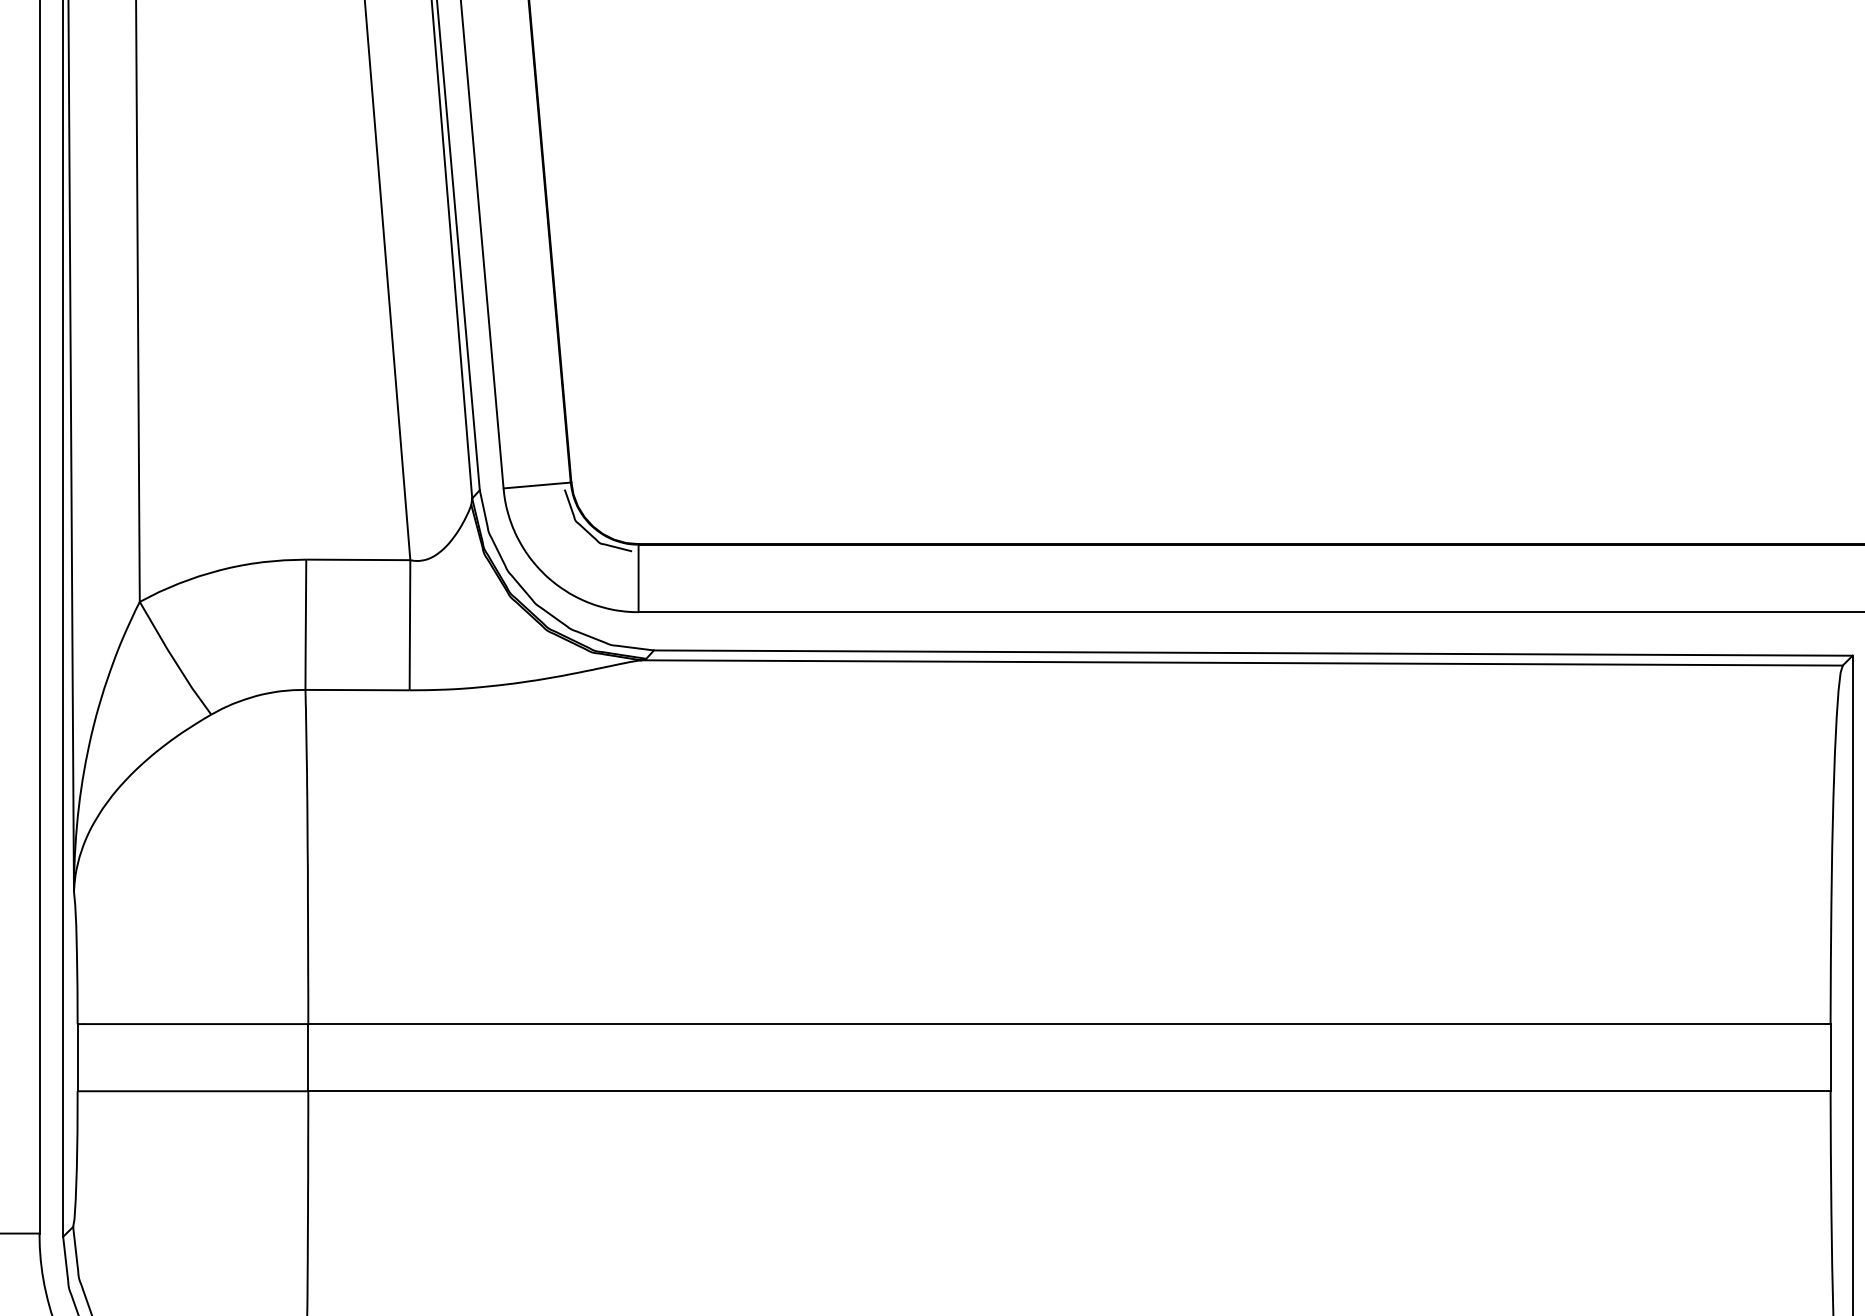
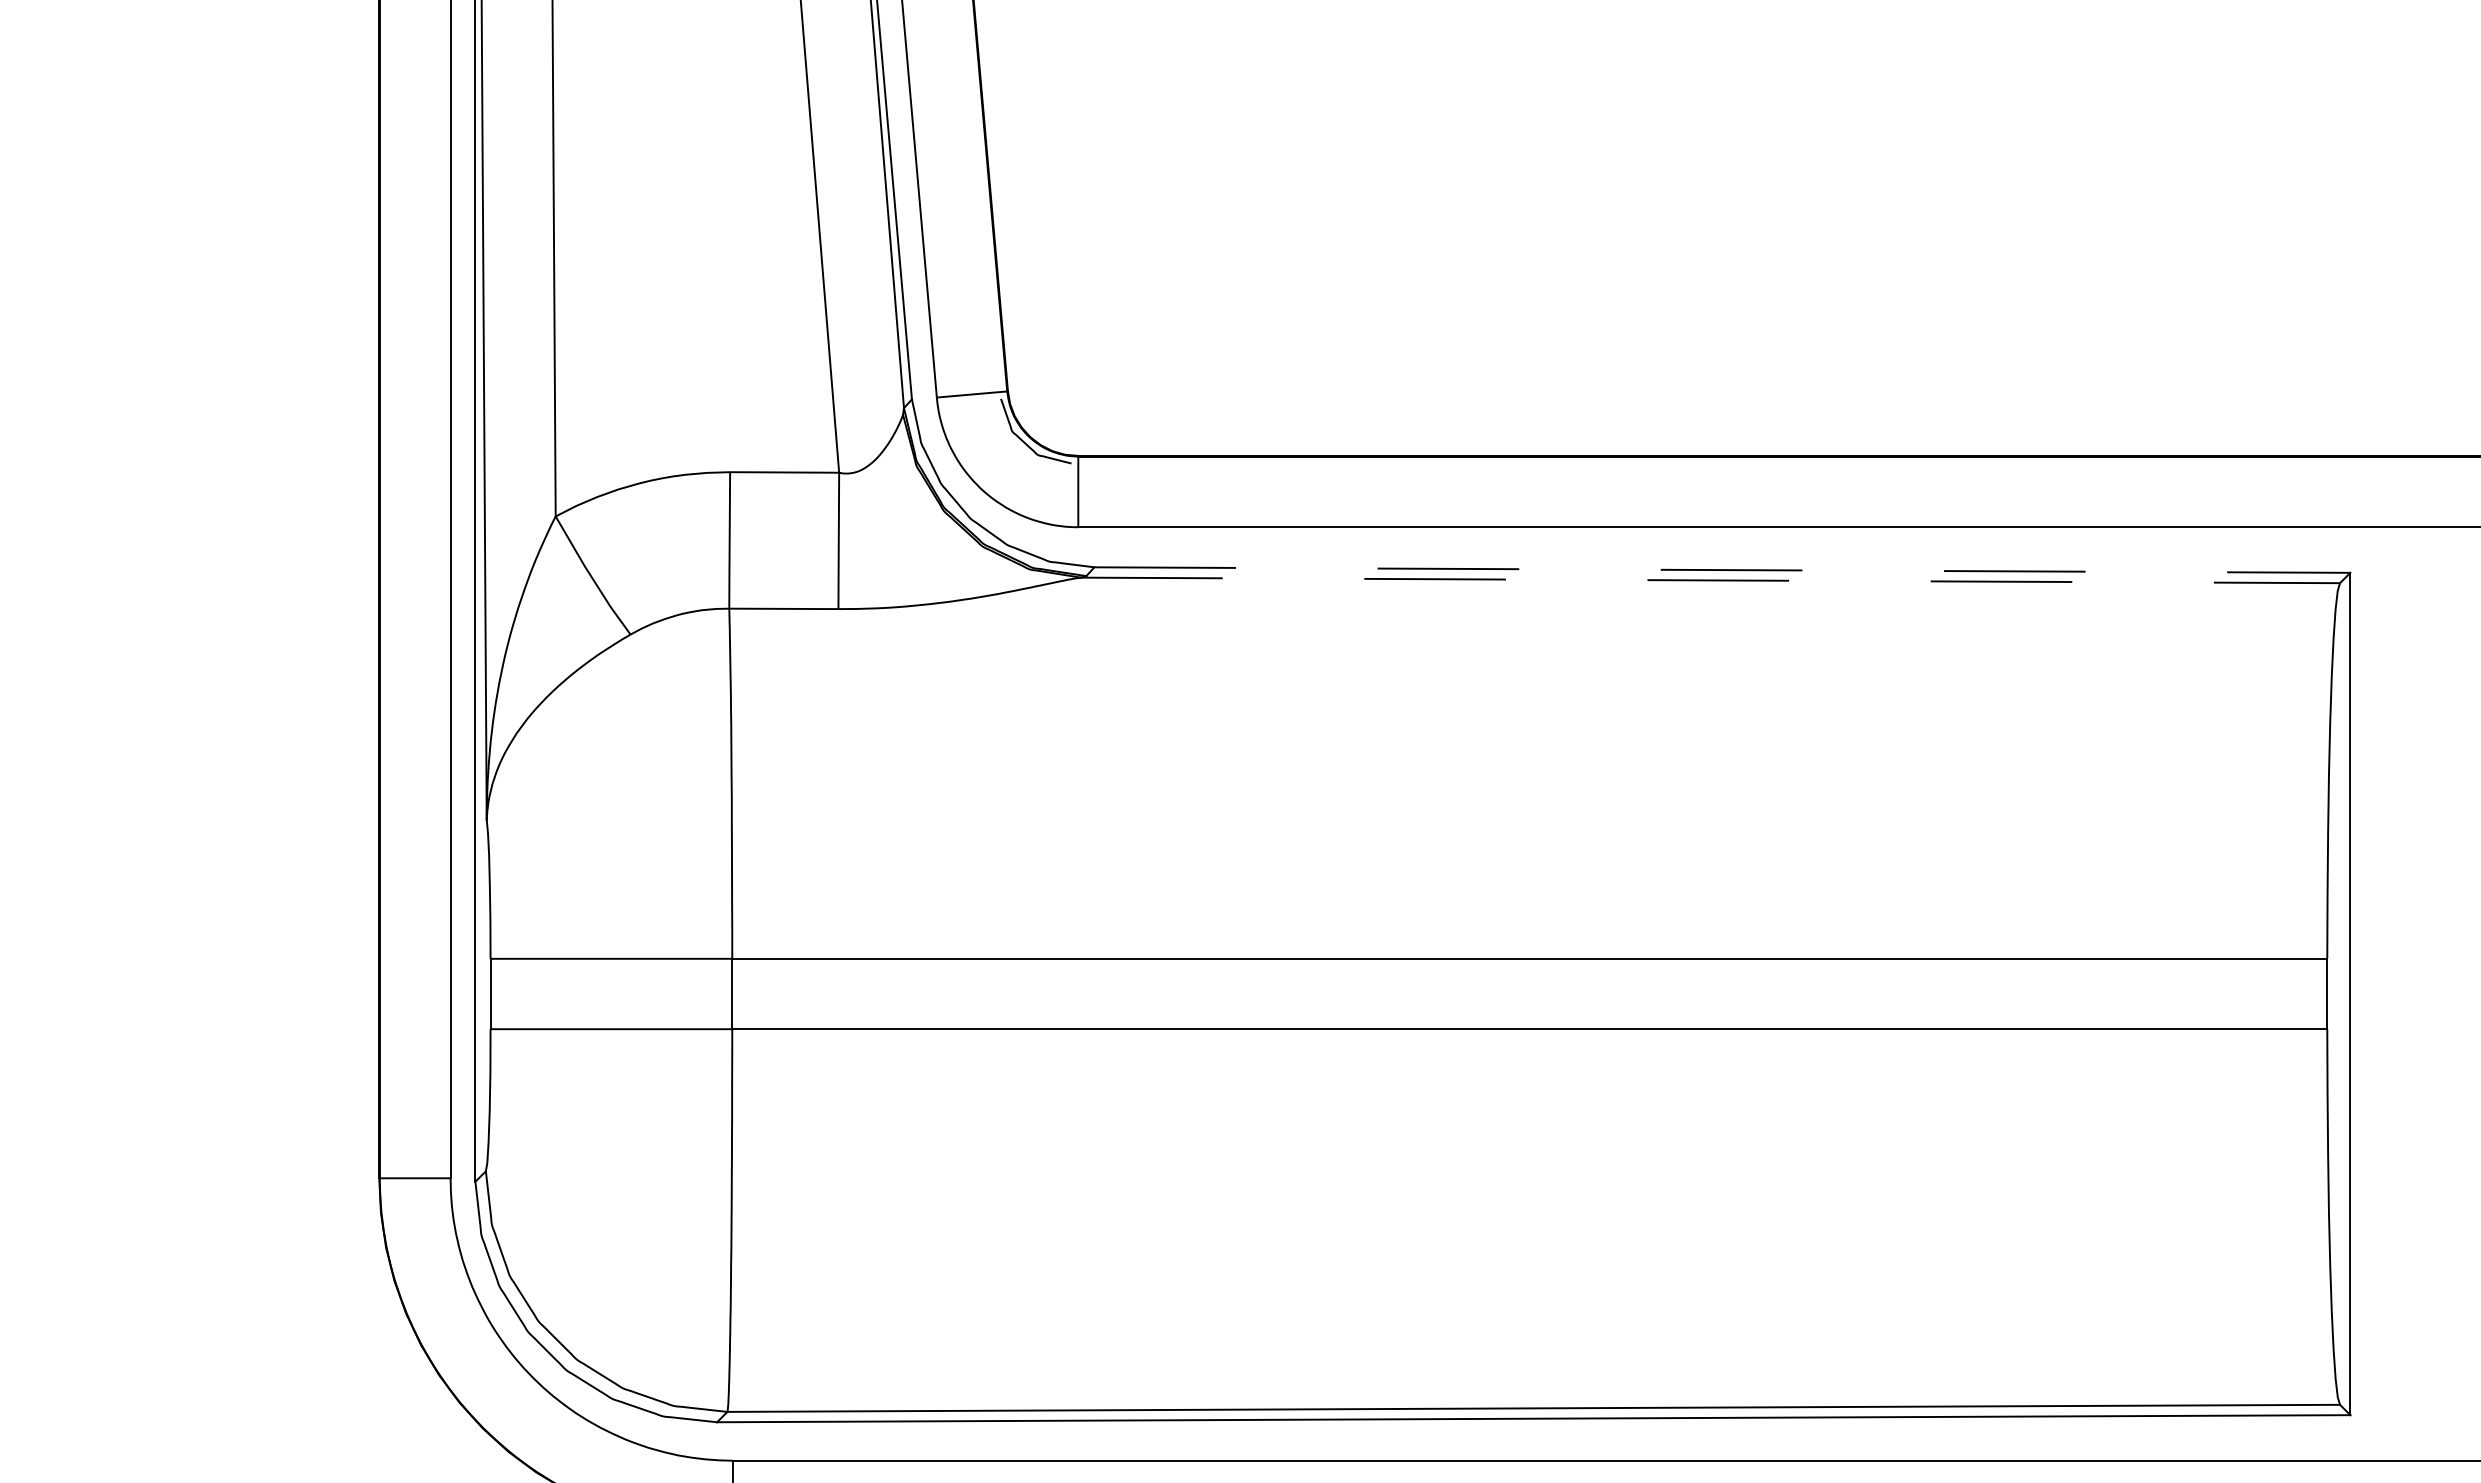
line: (1253, 653) -> (1722, 570), solid -> dashed
line: (1242, 663) -> (1711, 580), solid -> dashed

